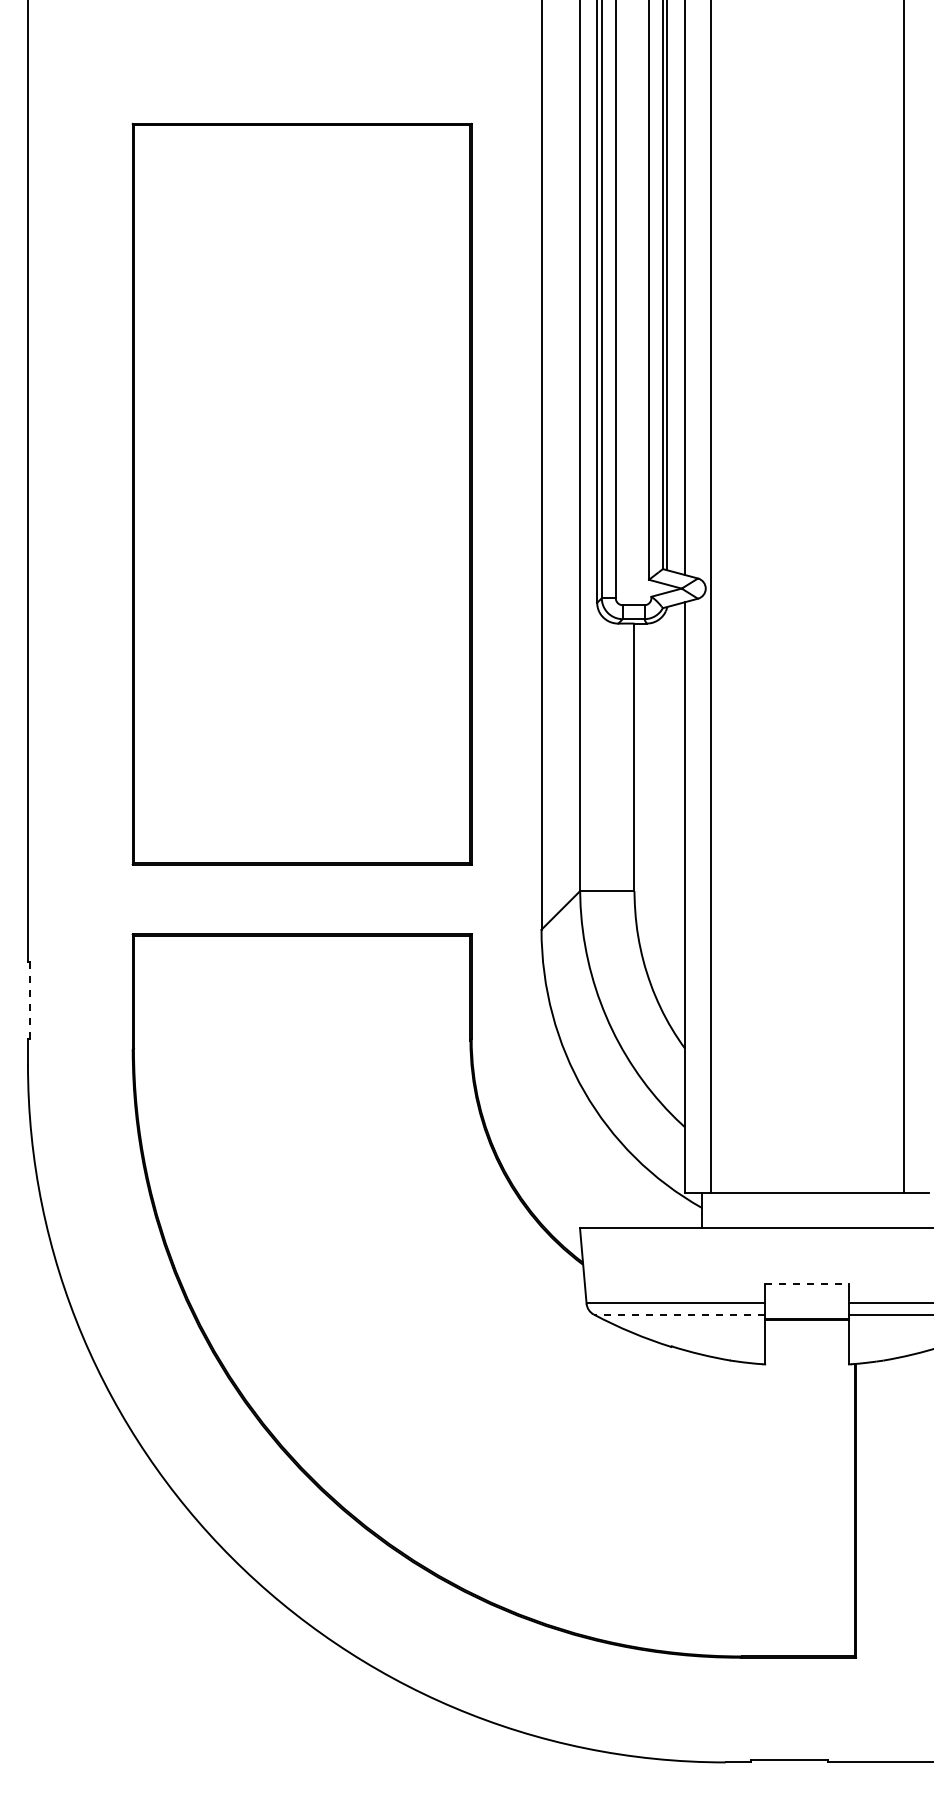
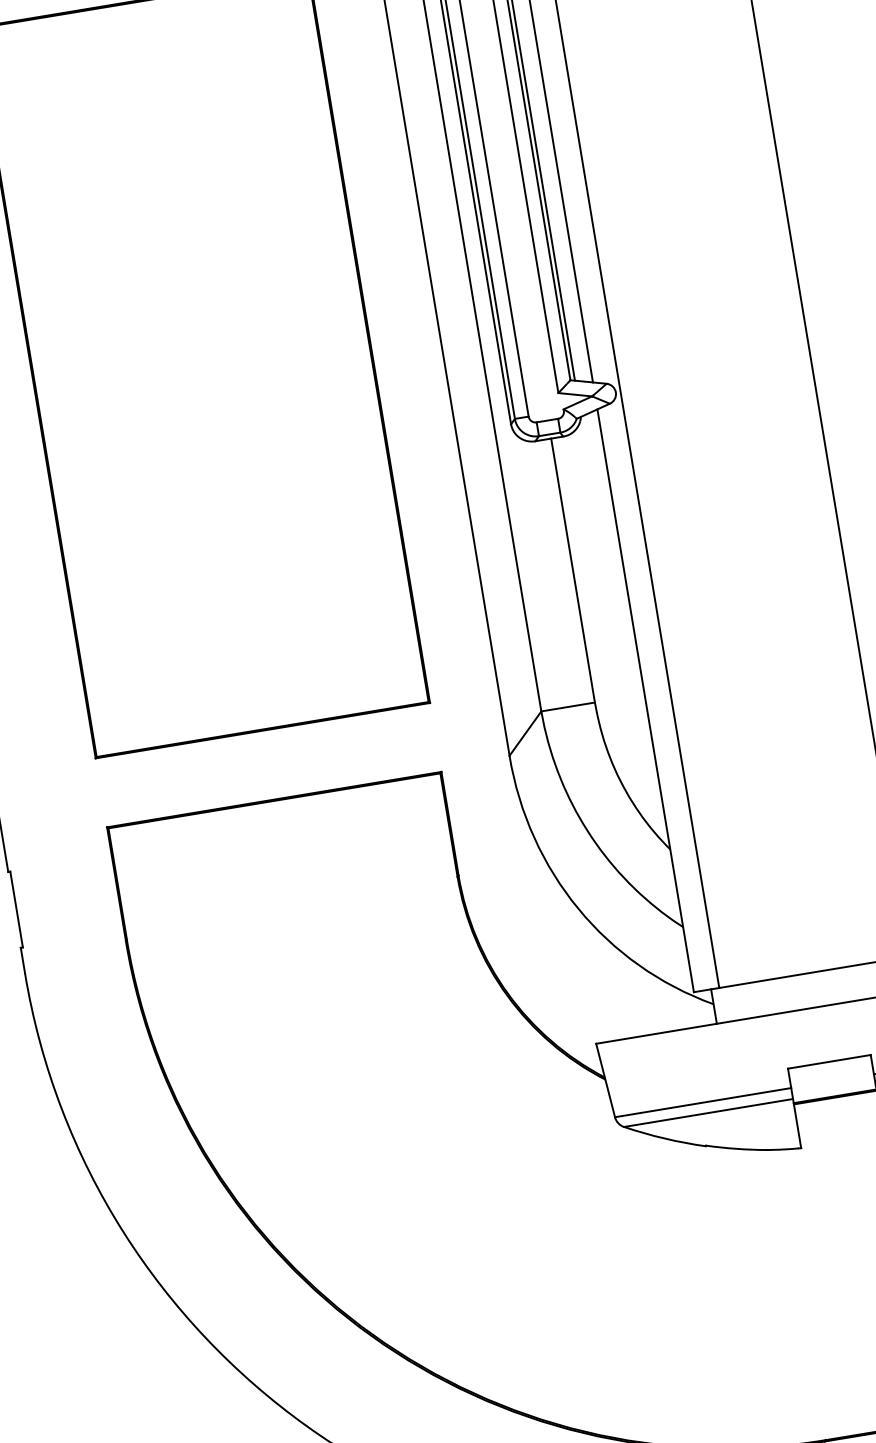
line: (30, 1000) -> (16, 909), dashed -> solid
line: (807, 1283) -> (829, 1061), dashed -> solid
line: (679, 1314) -> (708, 1112), dashed -> solid

